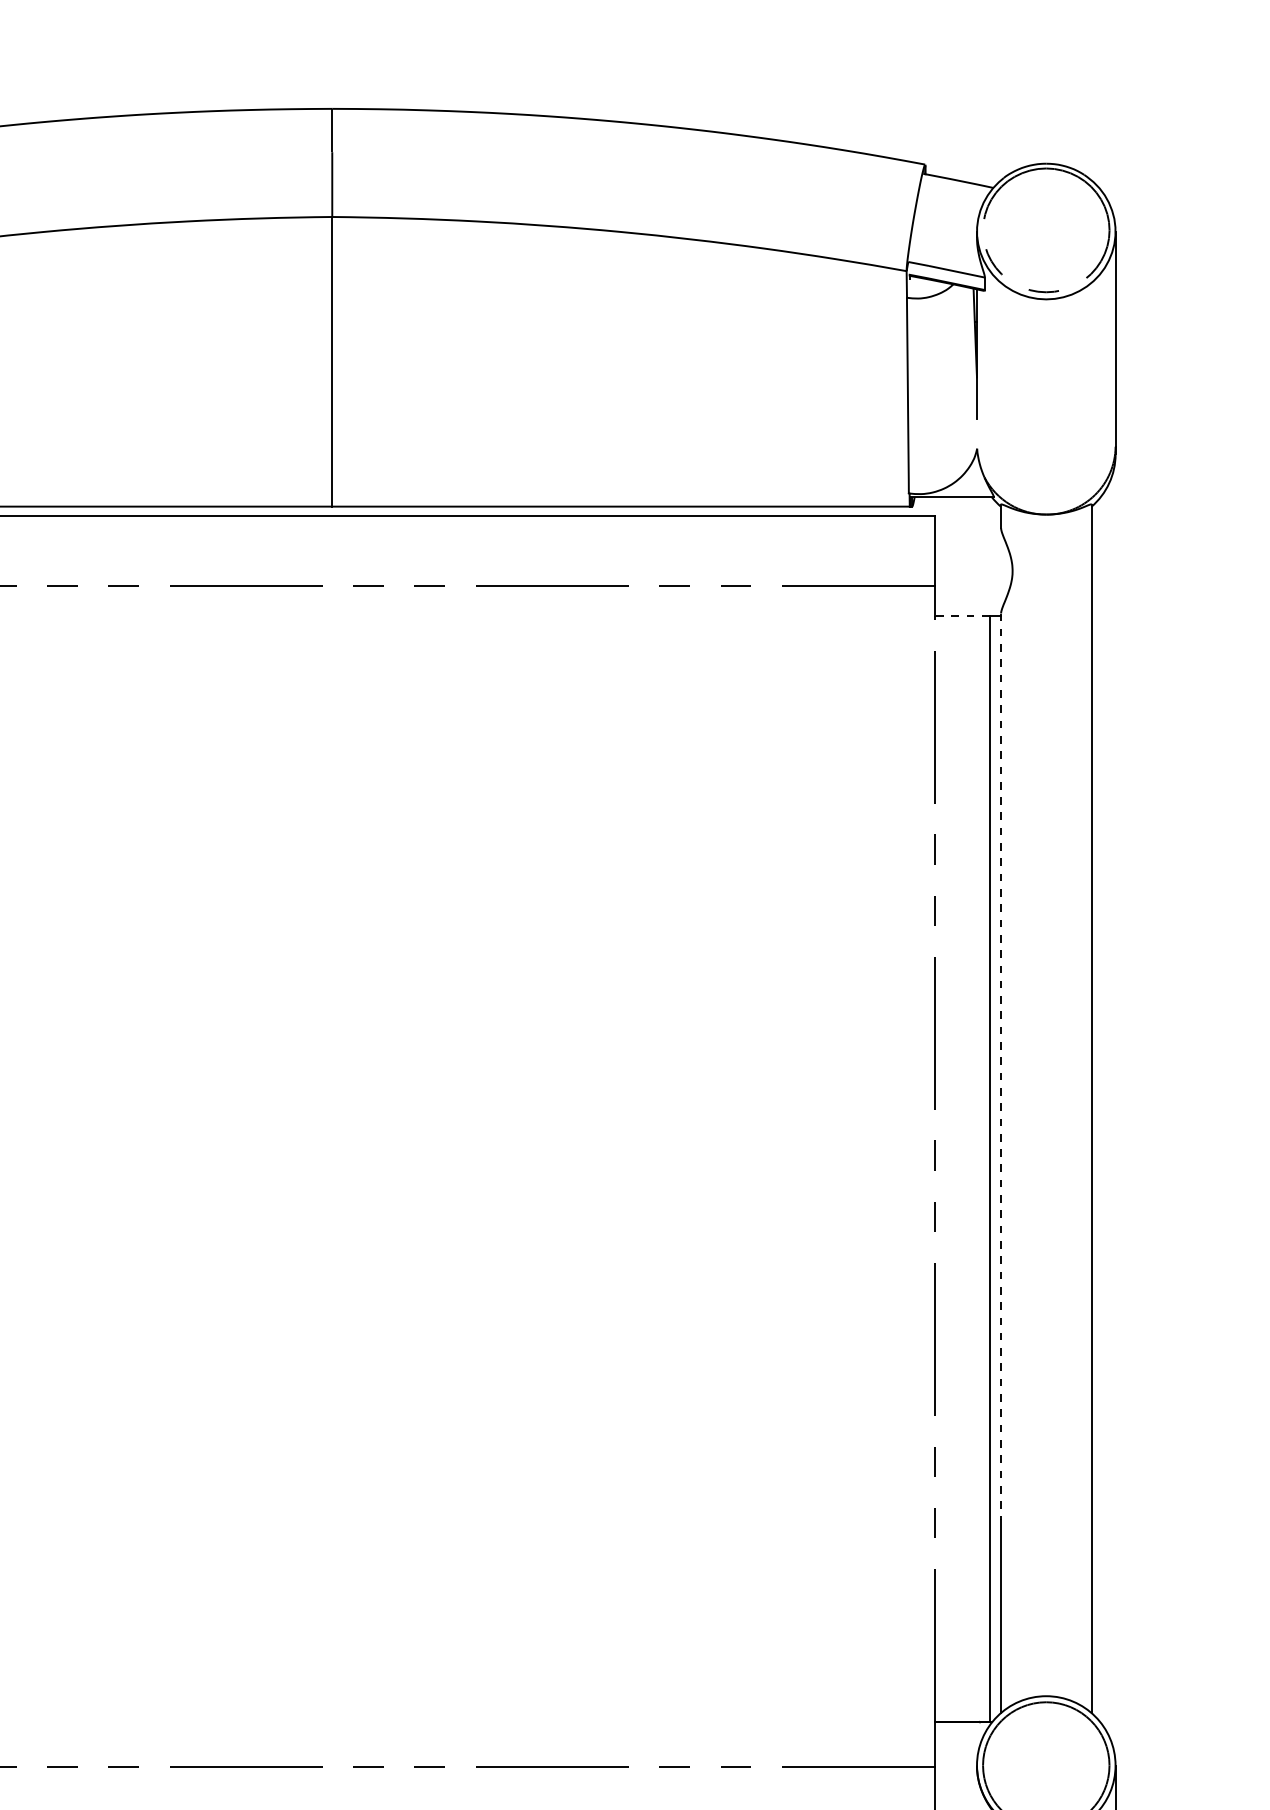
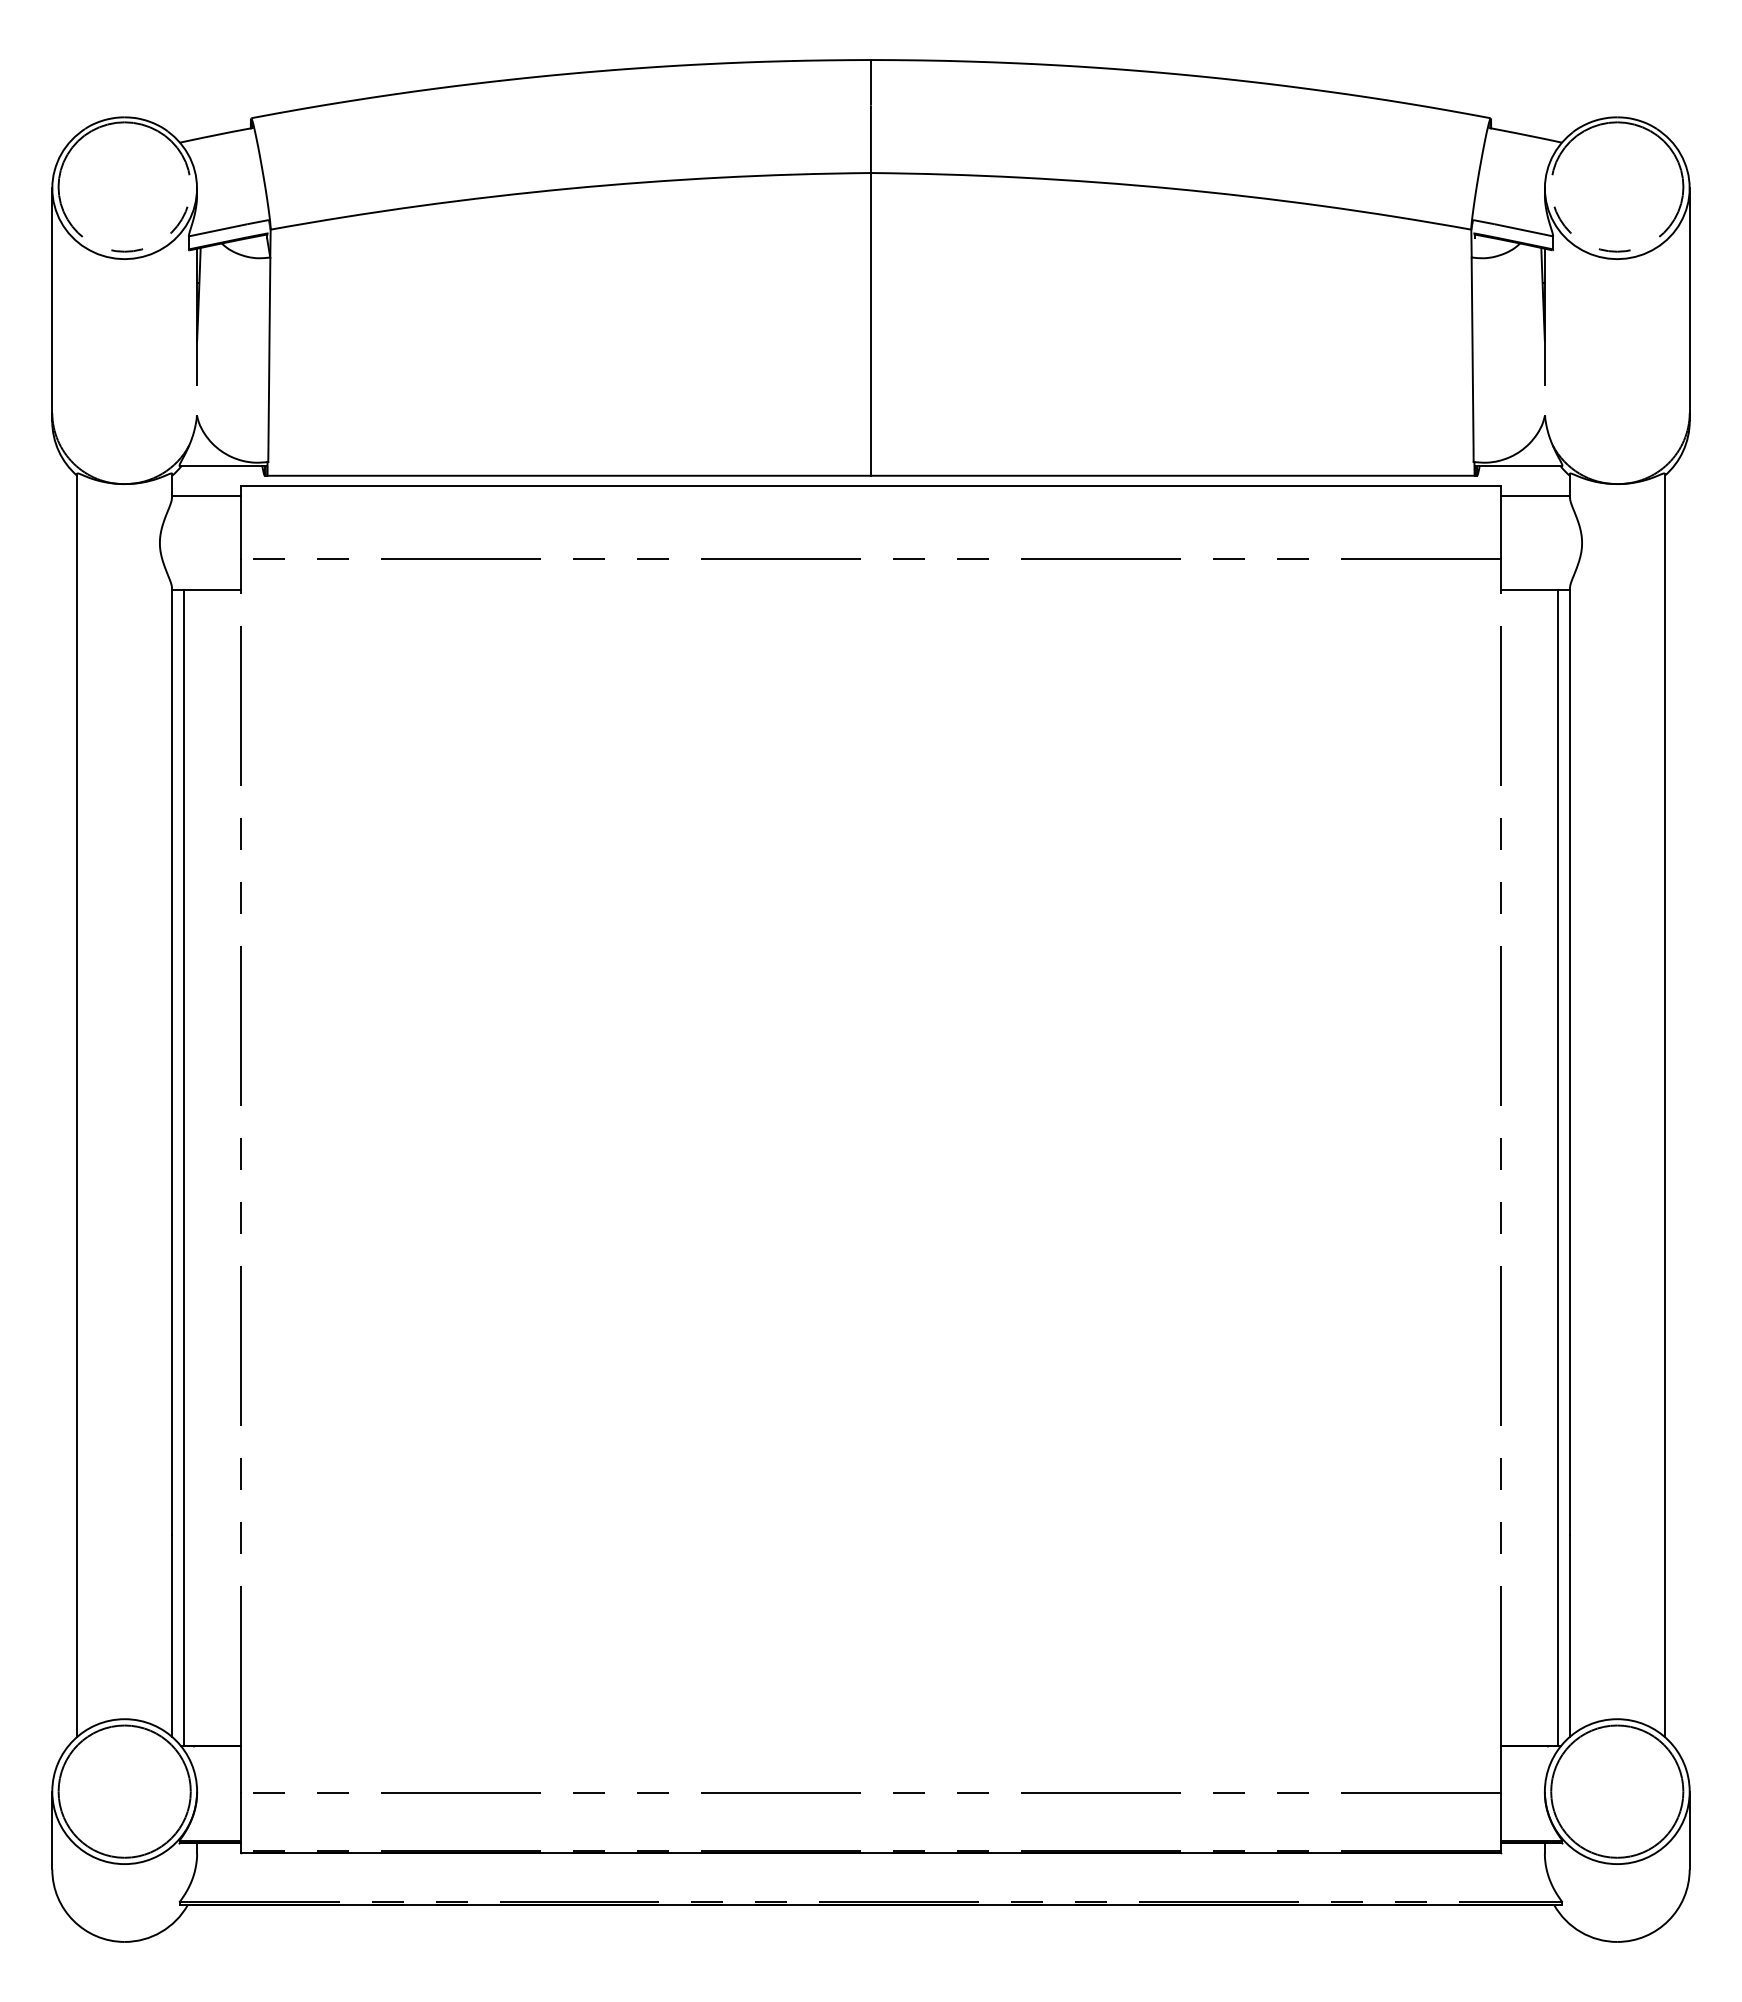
line: (968, 525) -> (1535, 495), added
line: (962, 616) -> (1529, 590), dashed -> solid
line: (1001, 1066) -> (1570, 1061), dashed -> solid

